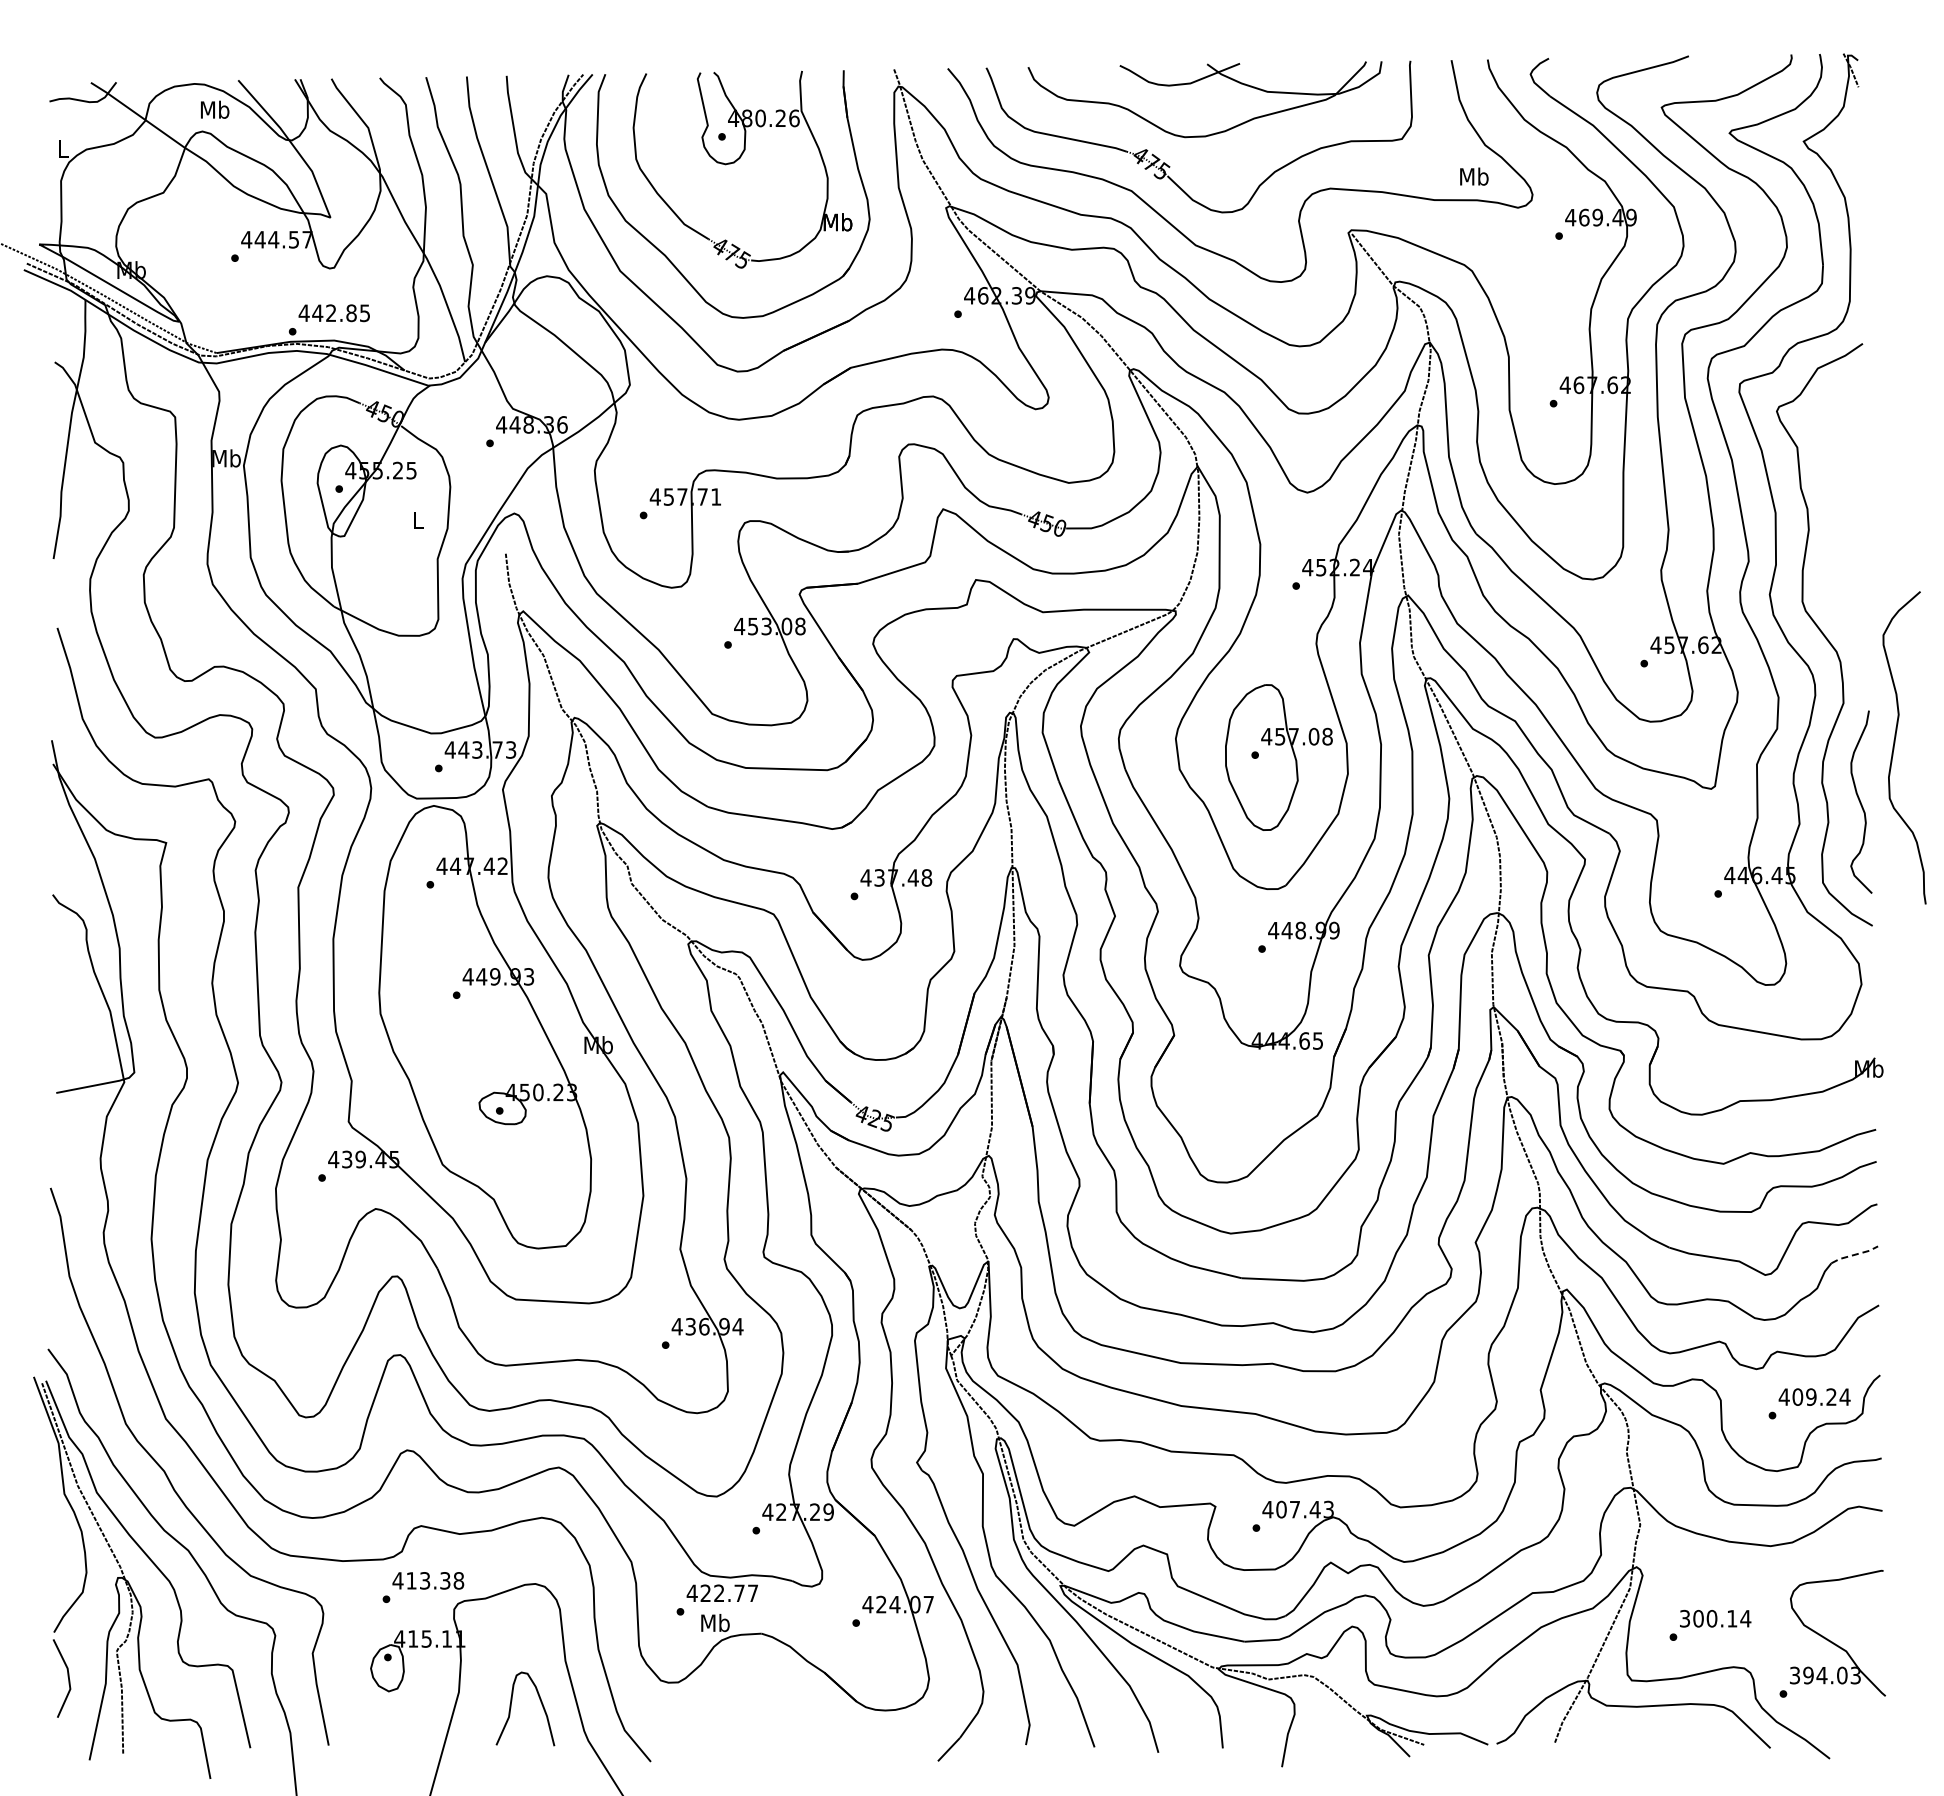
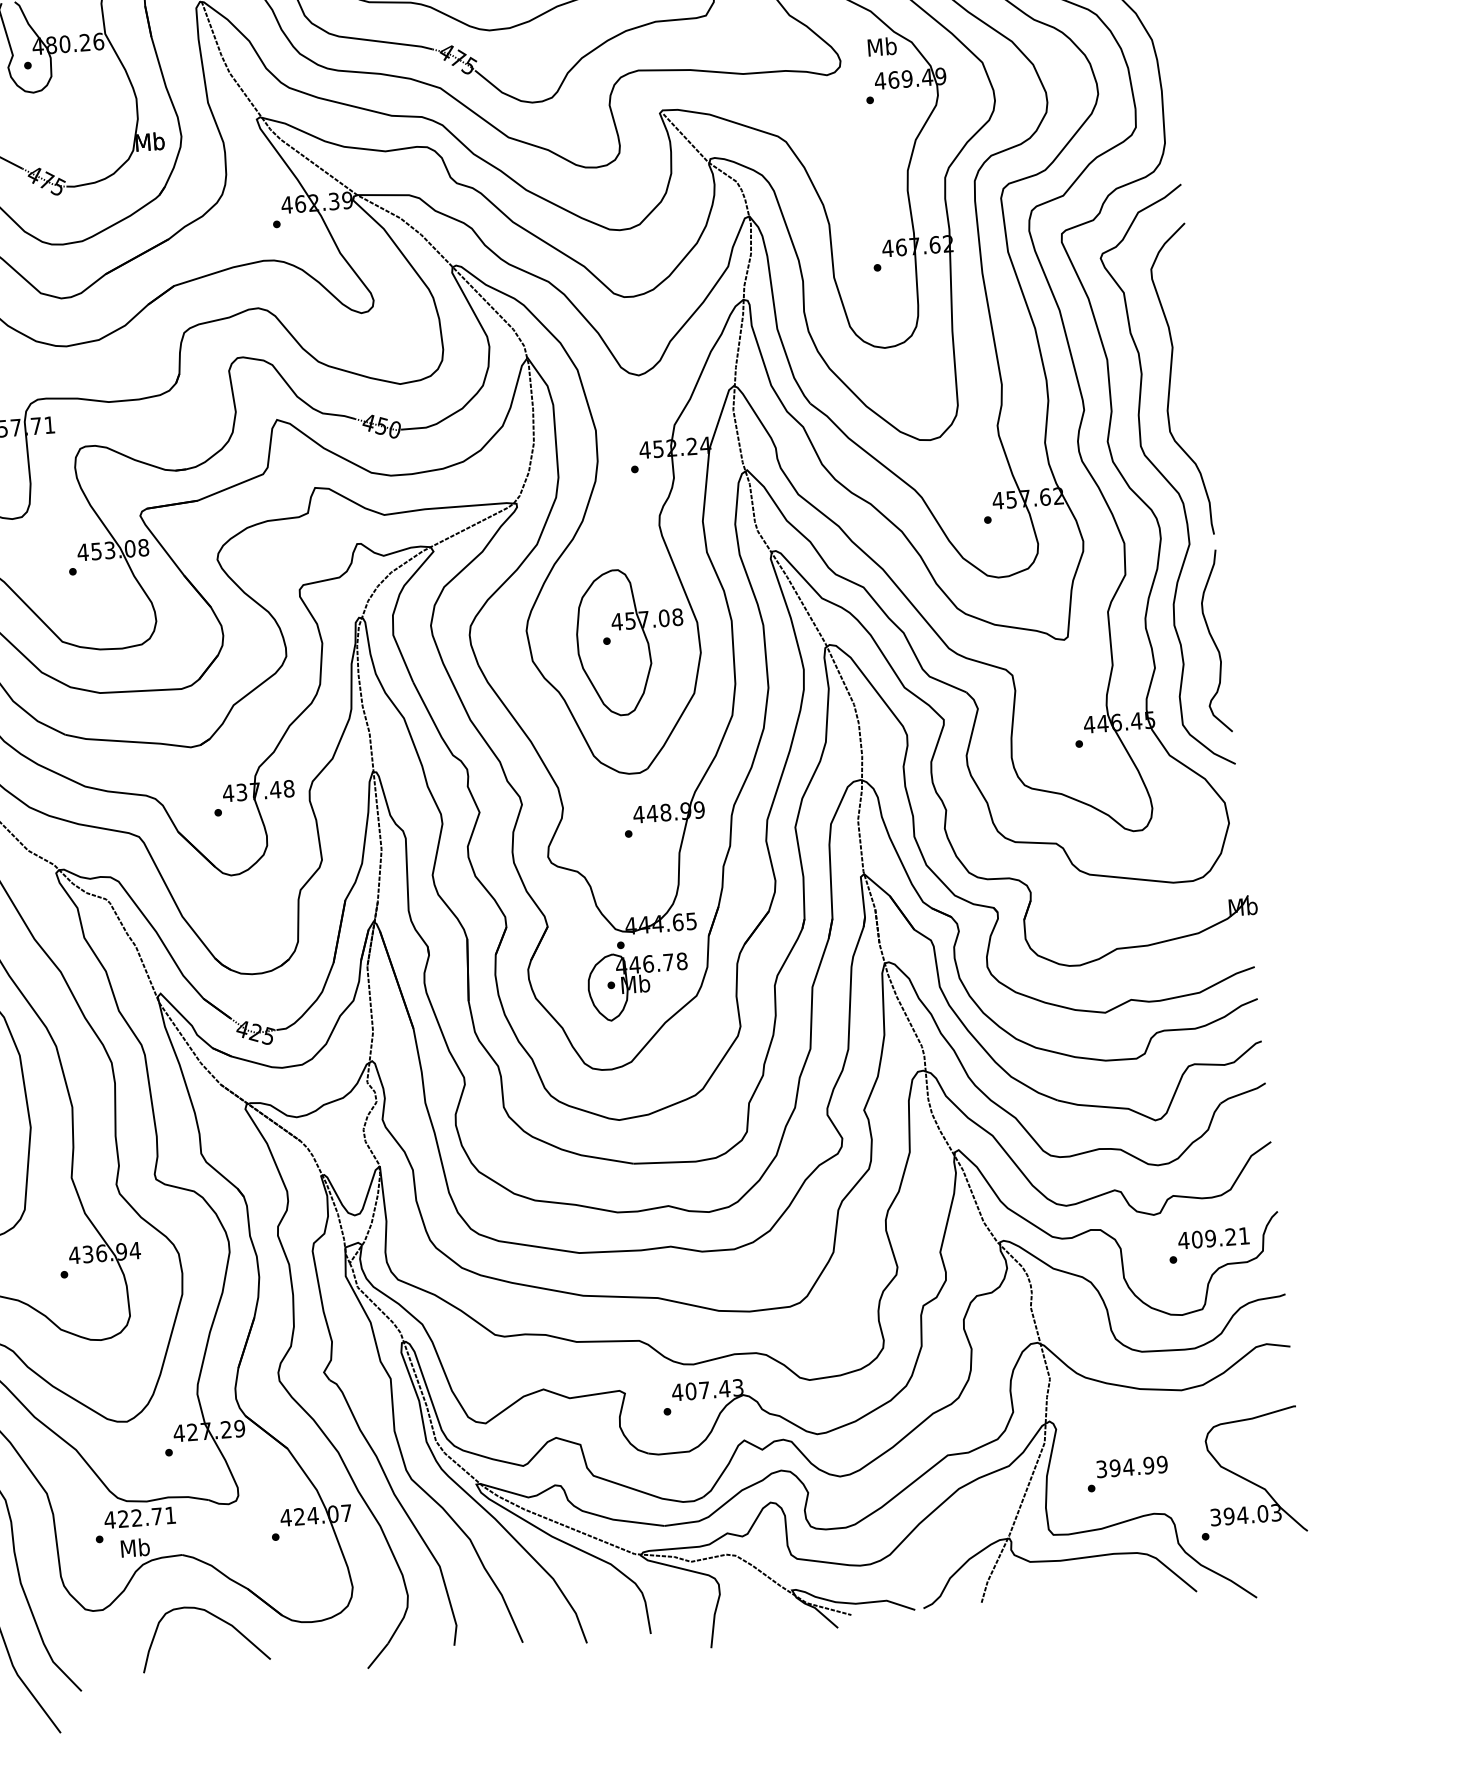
text: (1474, 176) -> (882, 46), moved
curve: (1895, 743) -> (1171, 376), moved
part: (1259, 1094) -> (637, 979), added
line: (1854, 1254) -> (1242, 1093), dashed -> solid
text: (1844, 1396) -> (1243, 1235), 409.24 -> 409.21
text: (752, 1592) -> (169, 1514), 422.77 -> 422.71
text: (1722, 1618) -> (1139, 1466), 300.14 -> 394.99
curve: (789, 1698) -> (214, 1617), added

